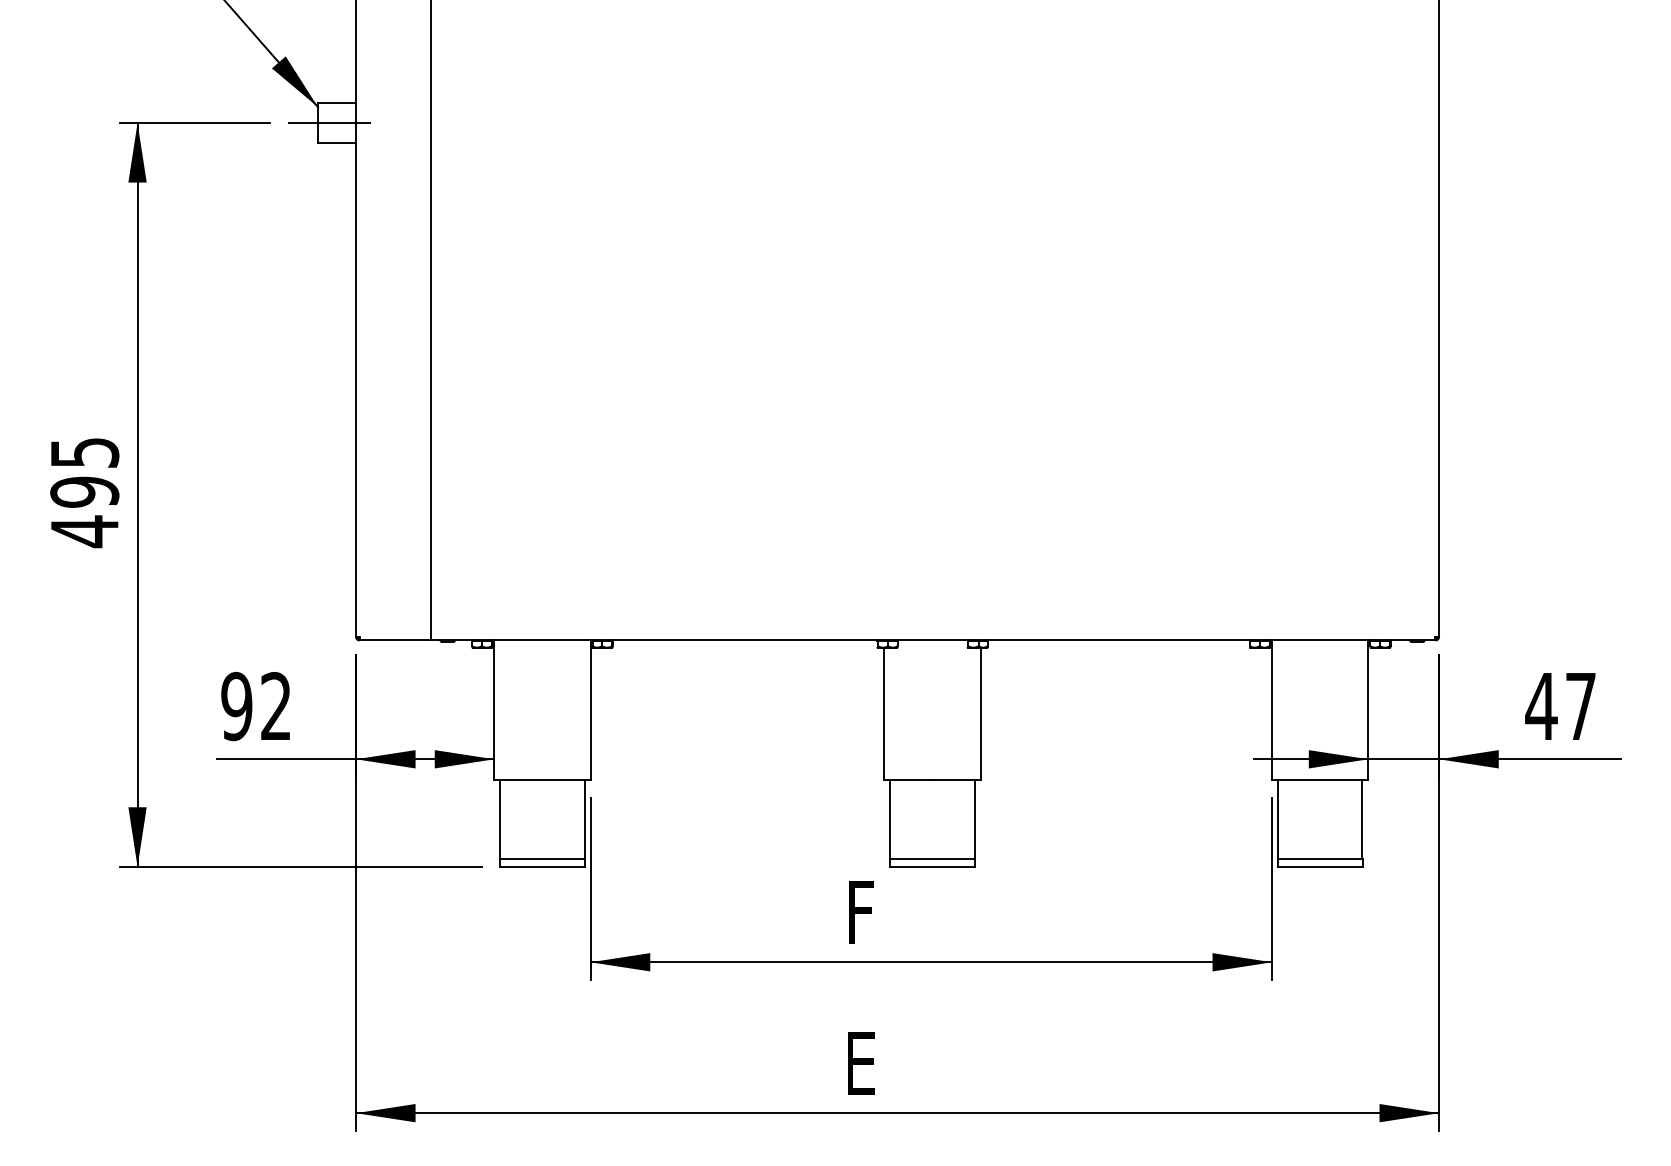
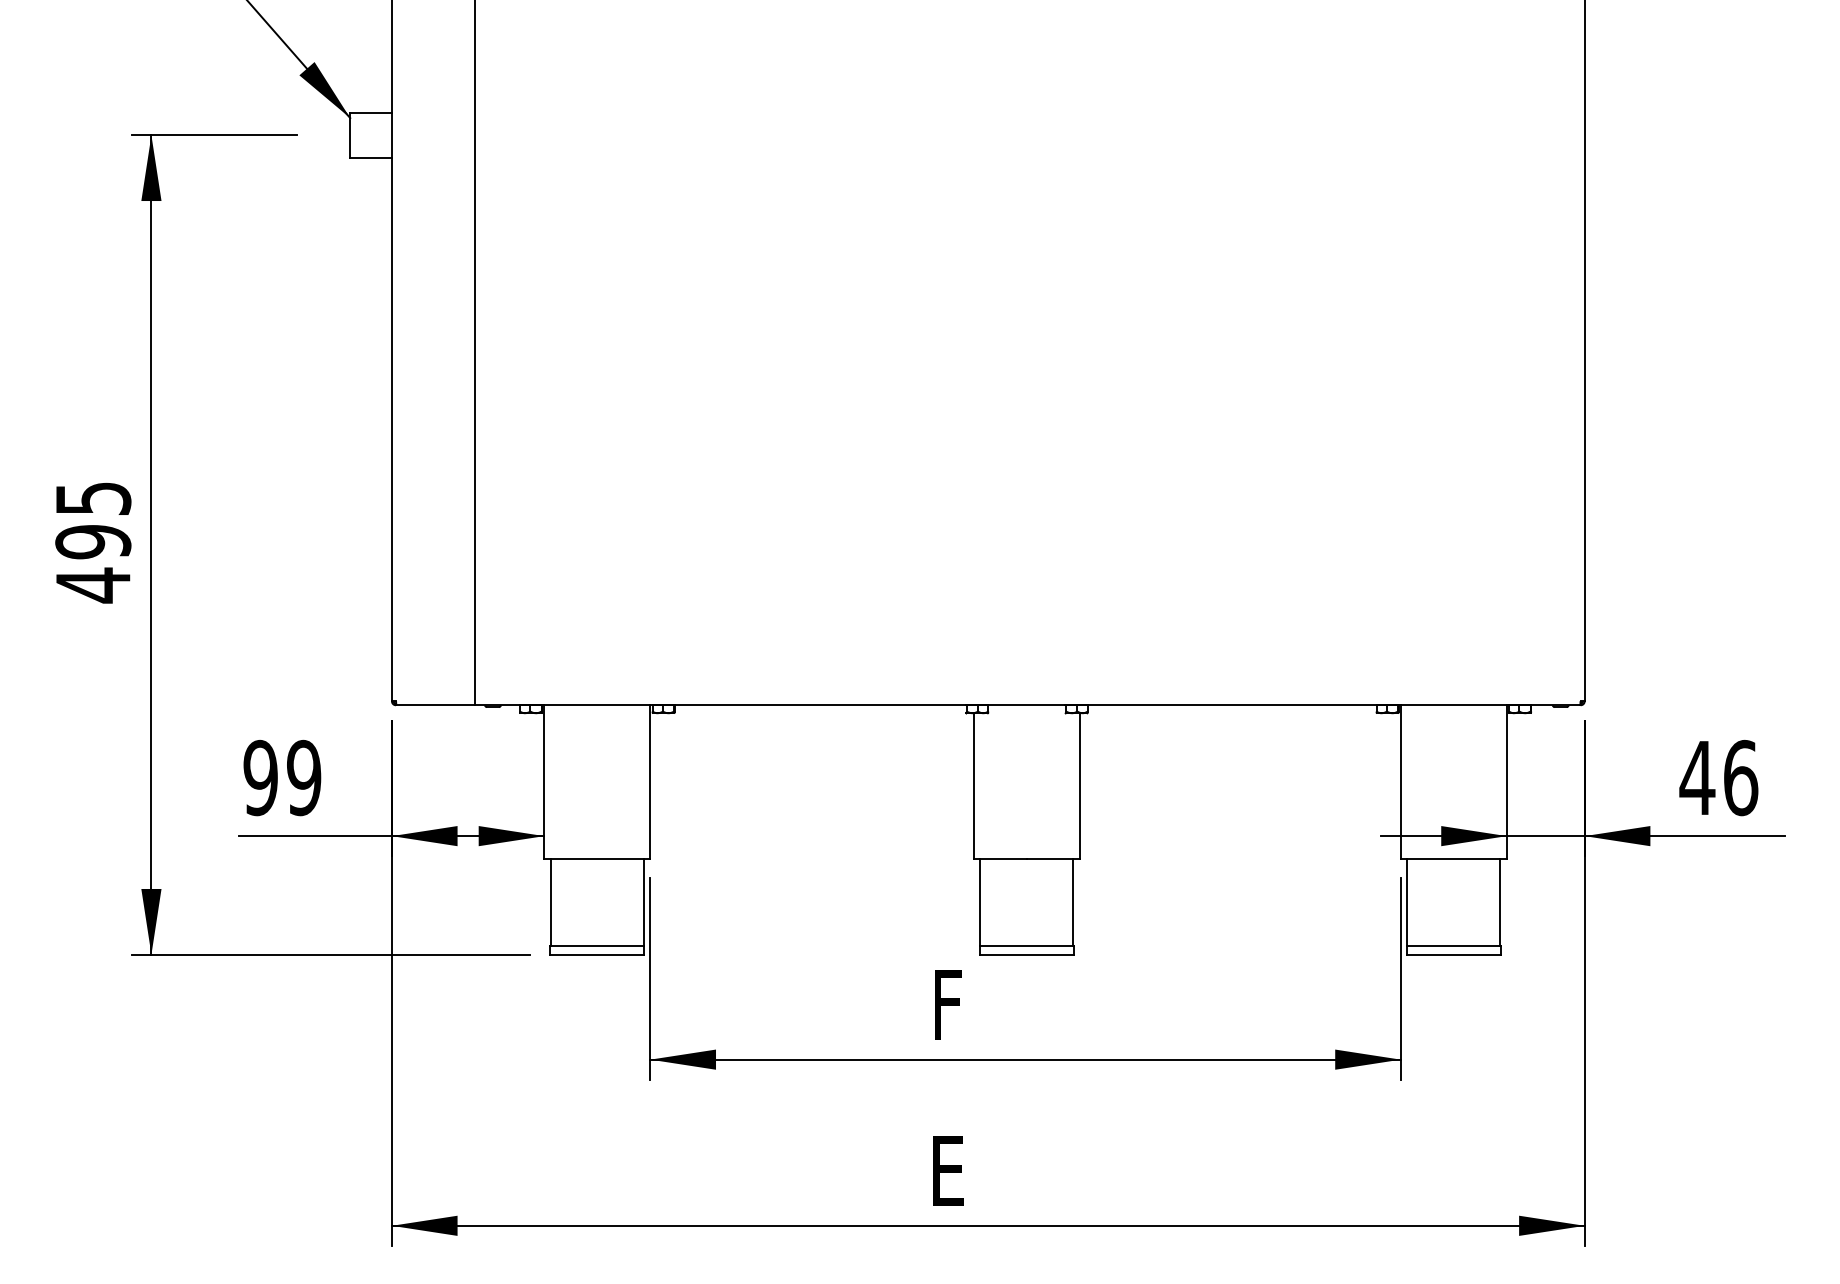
line: (329, 123) -> (362, 135), removed
text: (276, 706) -> (304, 778), 92 -> 99
text: (1581, 706) -> (1741, 777), 47 -> 46

